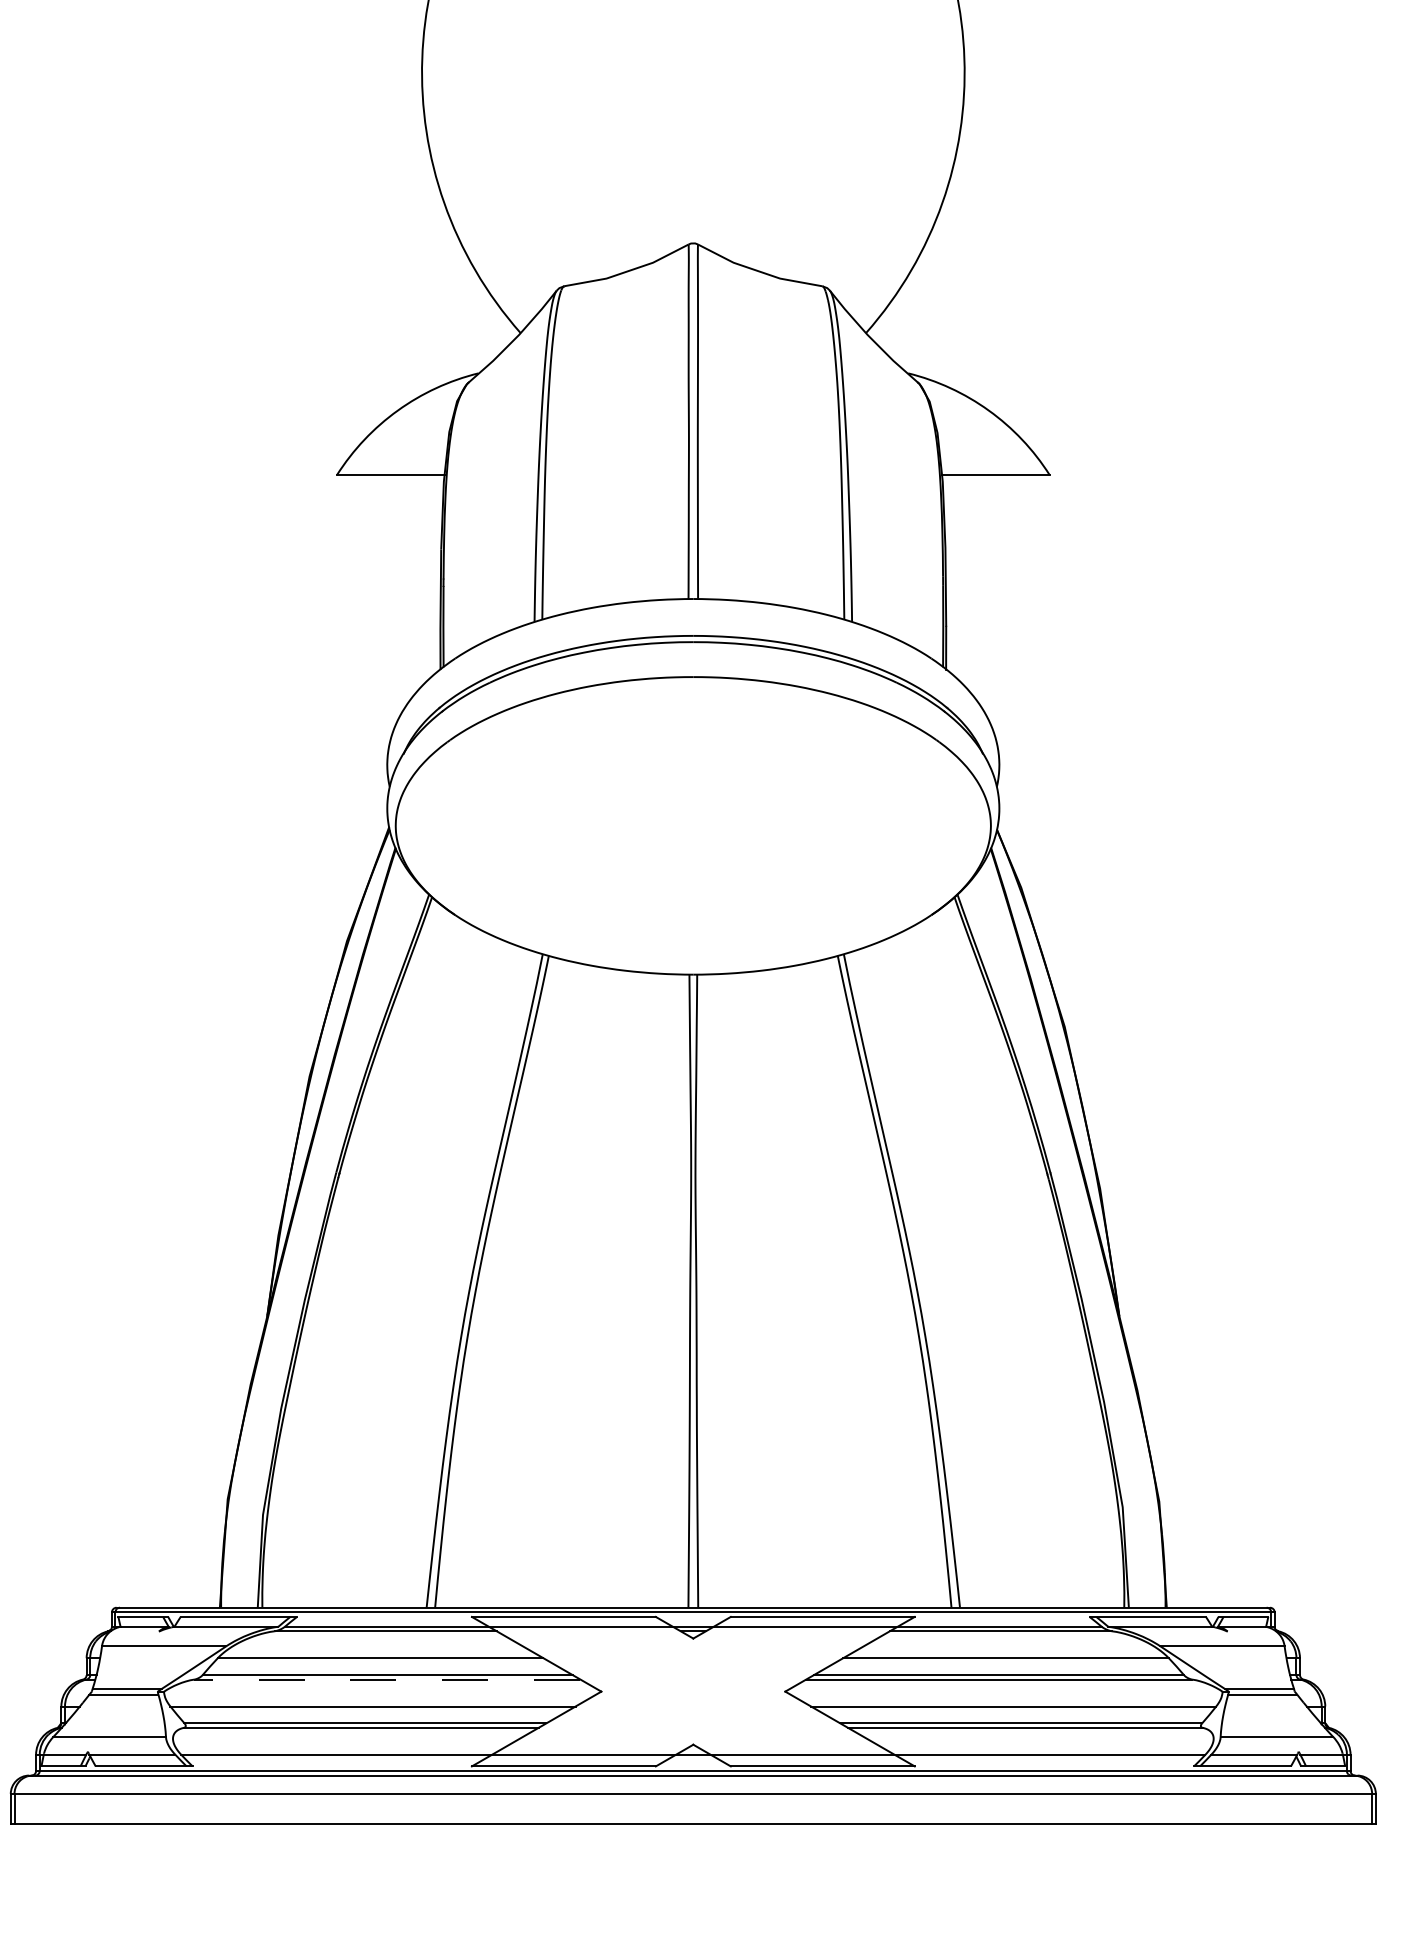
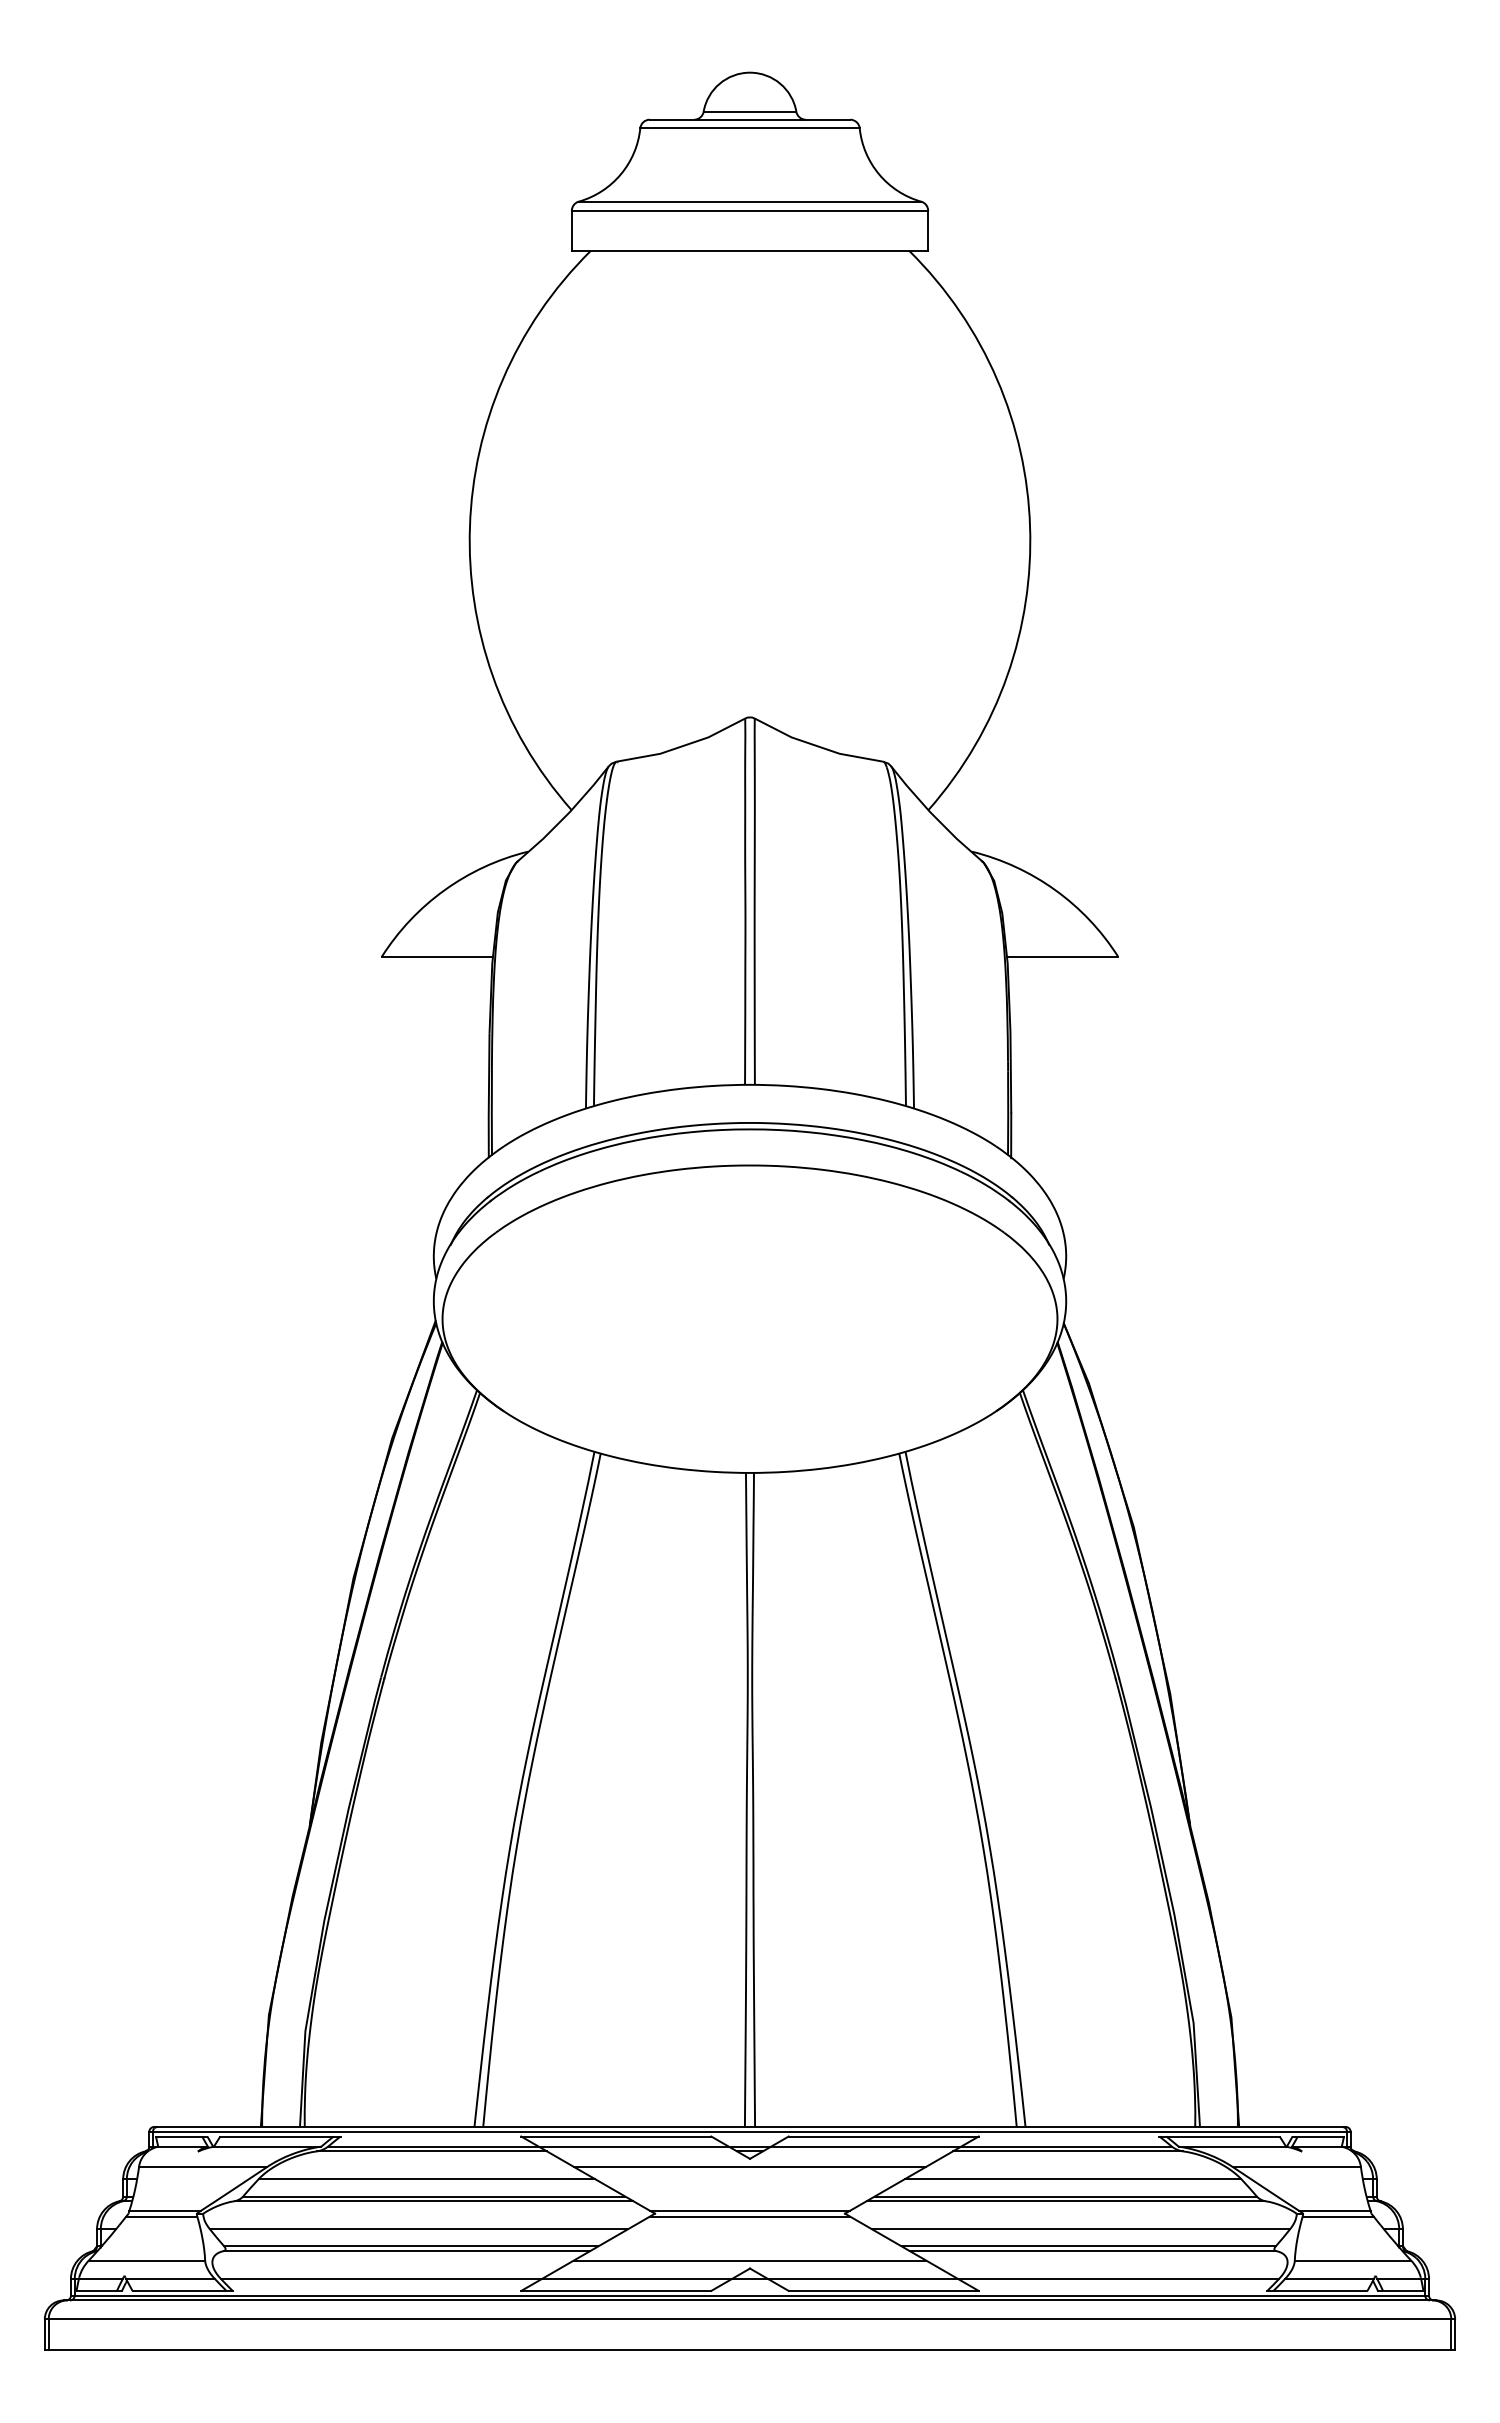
line: (692, 1645) -> (749, 2166), added
line: (386, 1679) -> (433, 2201), dashed -> solid
line: (692, 1688) -> (749, 2210), added
line: (692, 1694) -> (749, 2216), added
line: (692, 1736) -> (749, 2260), added

